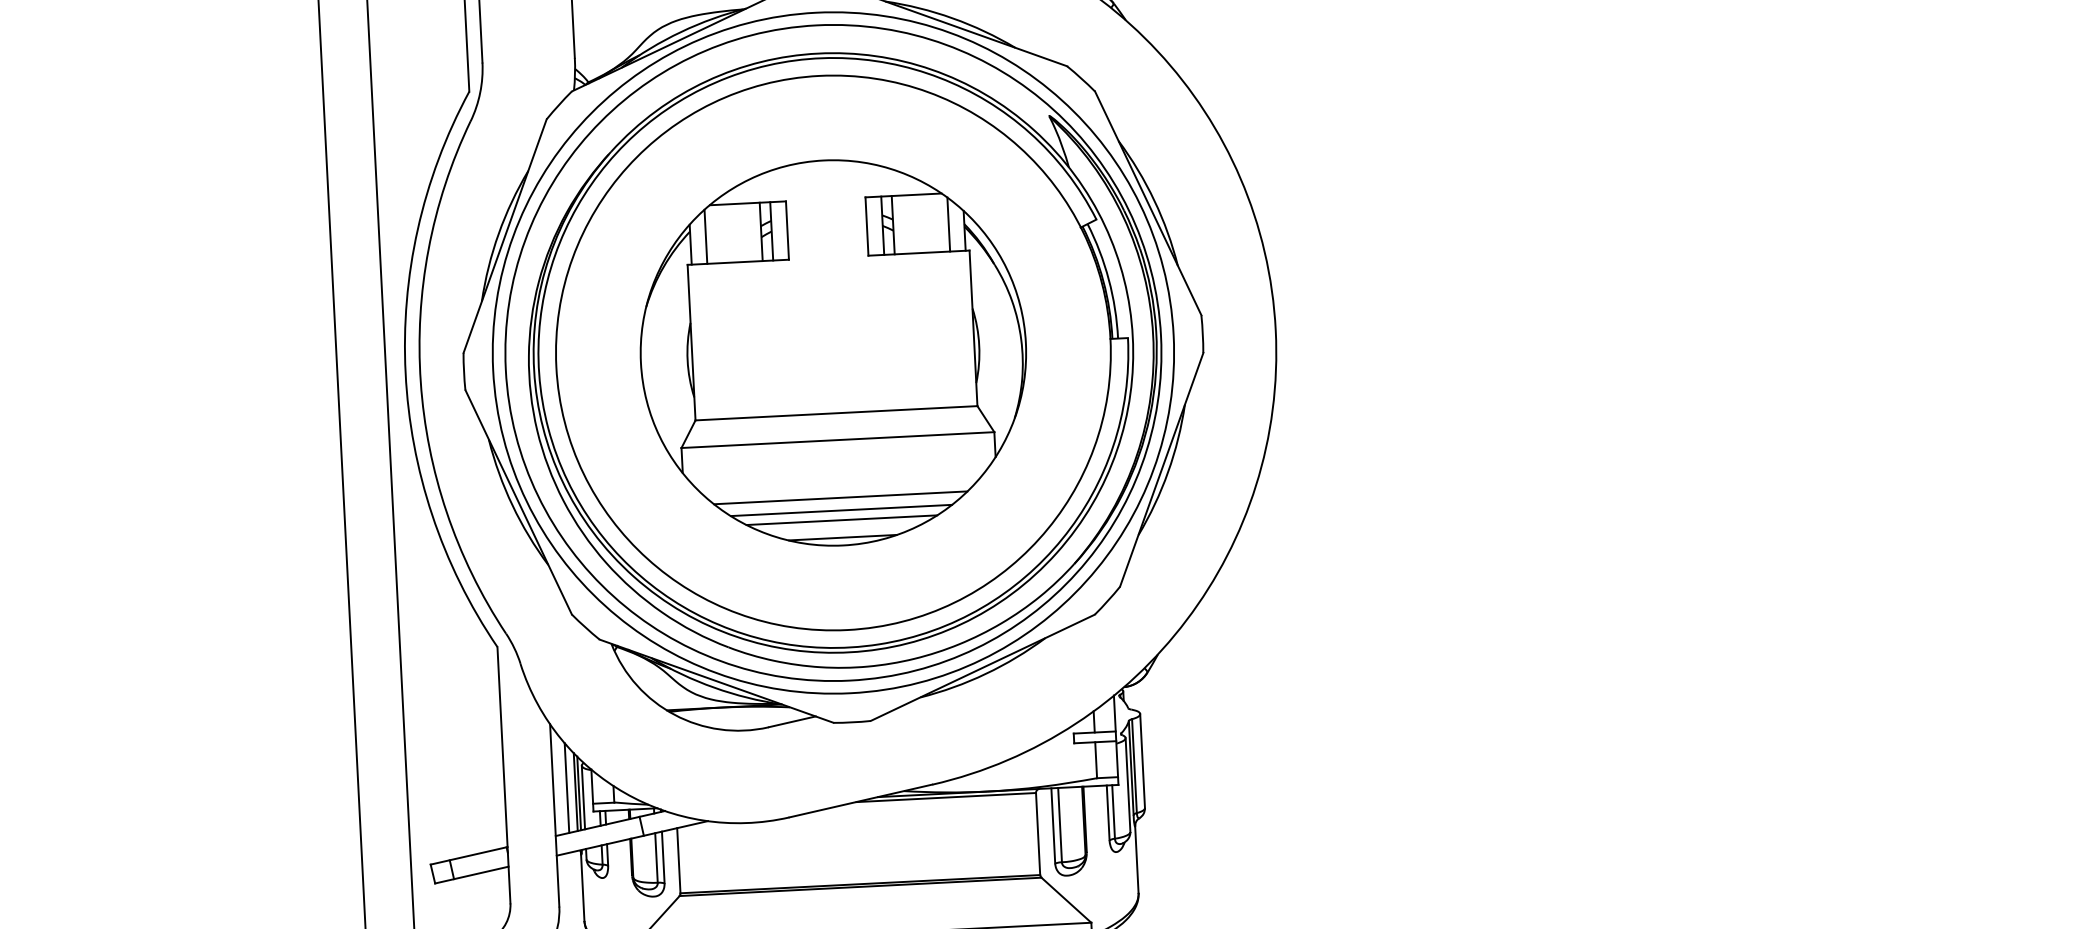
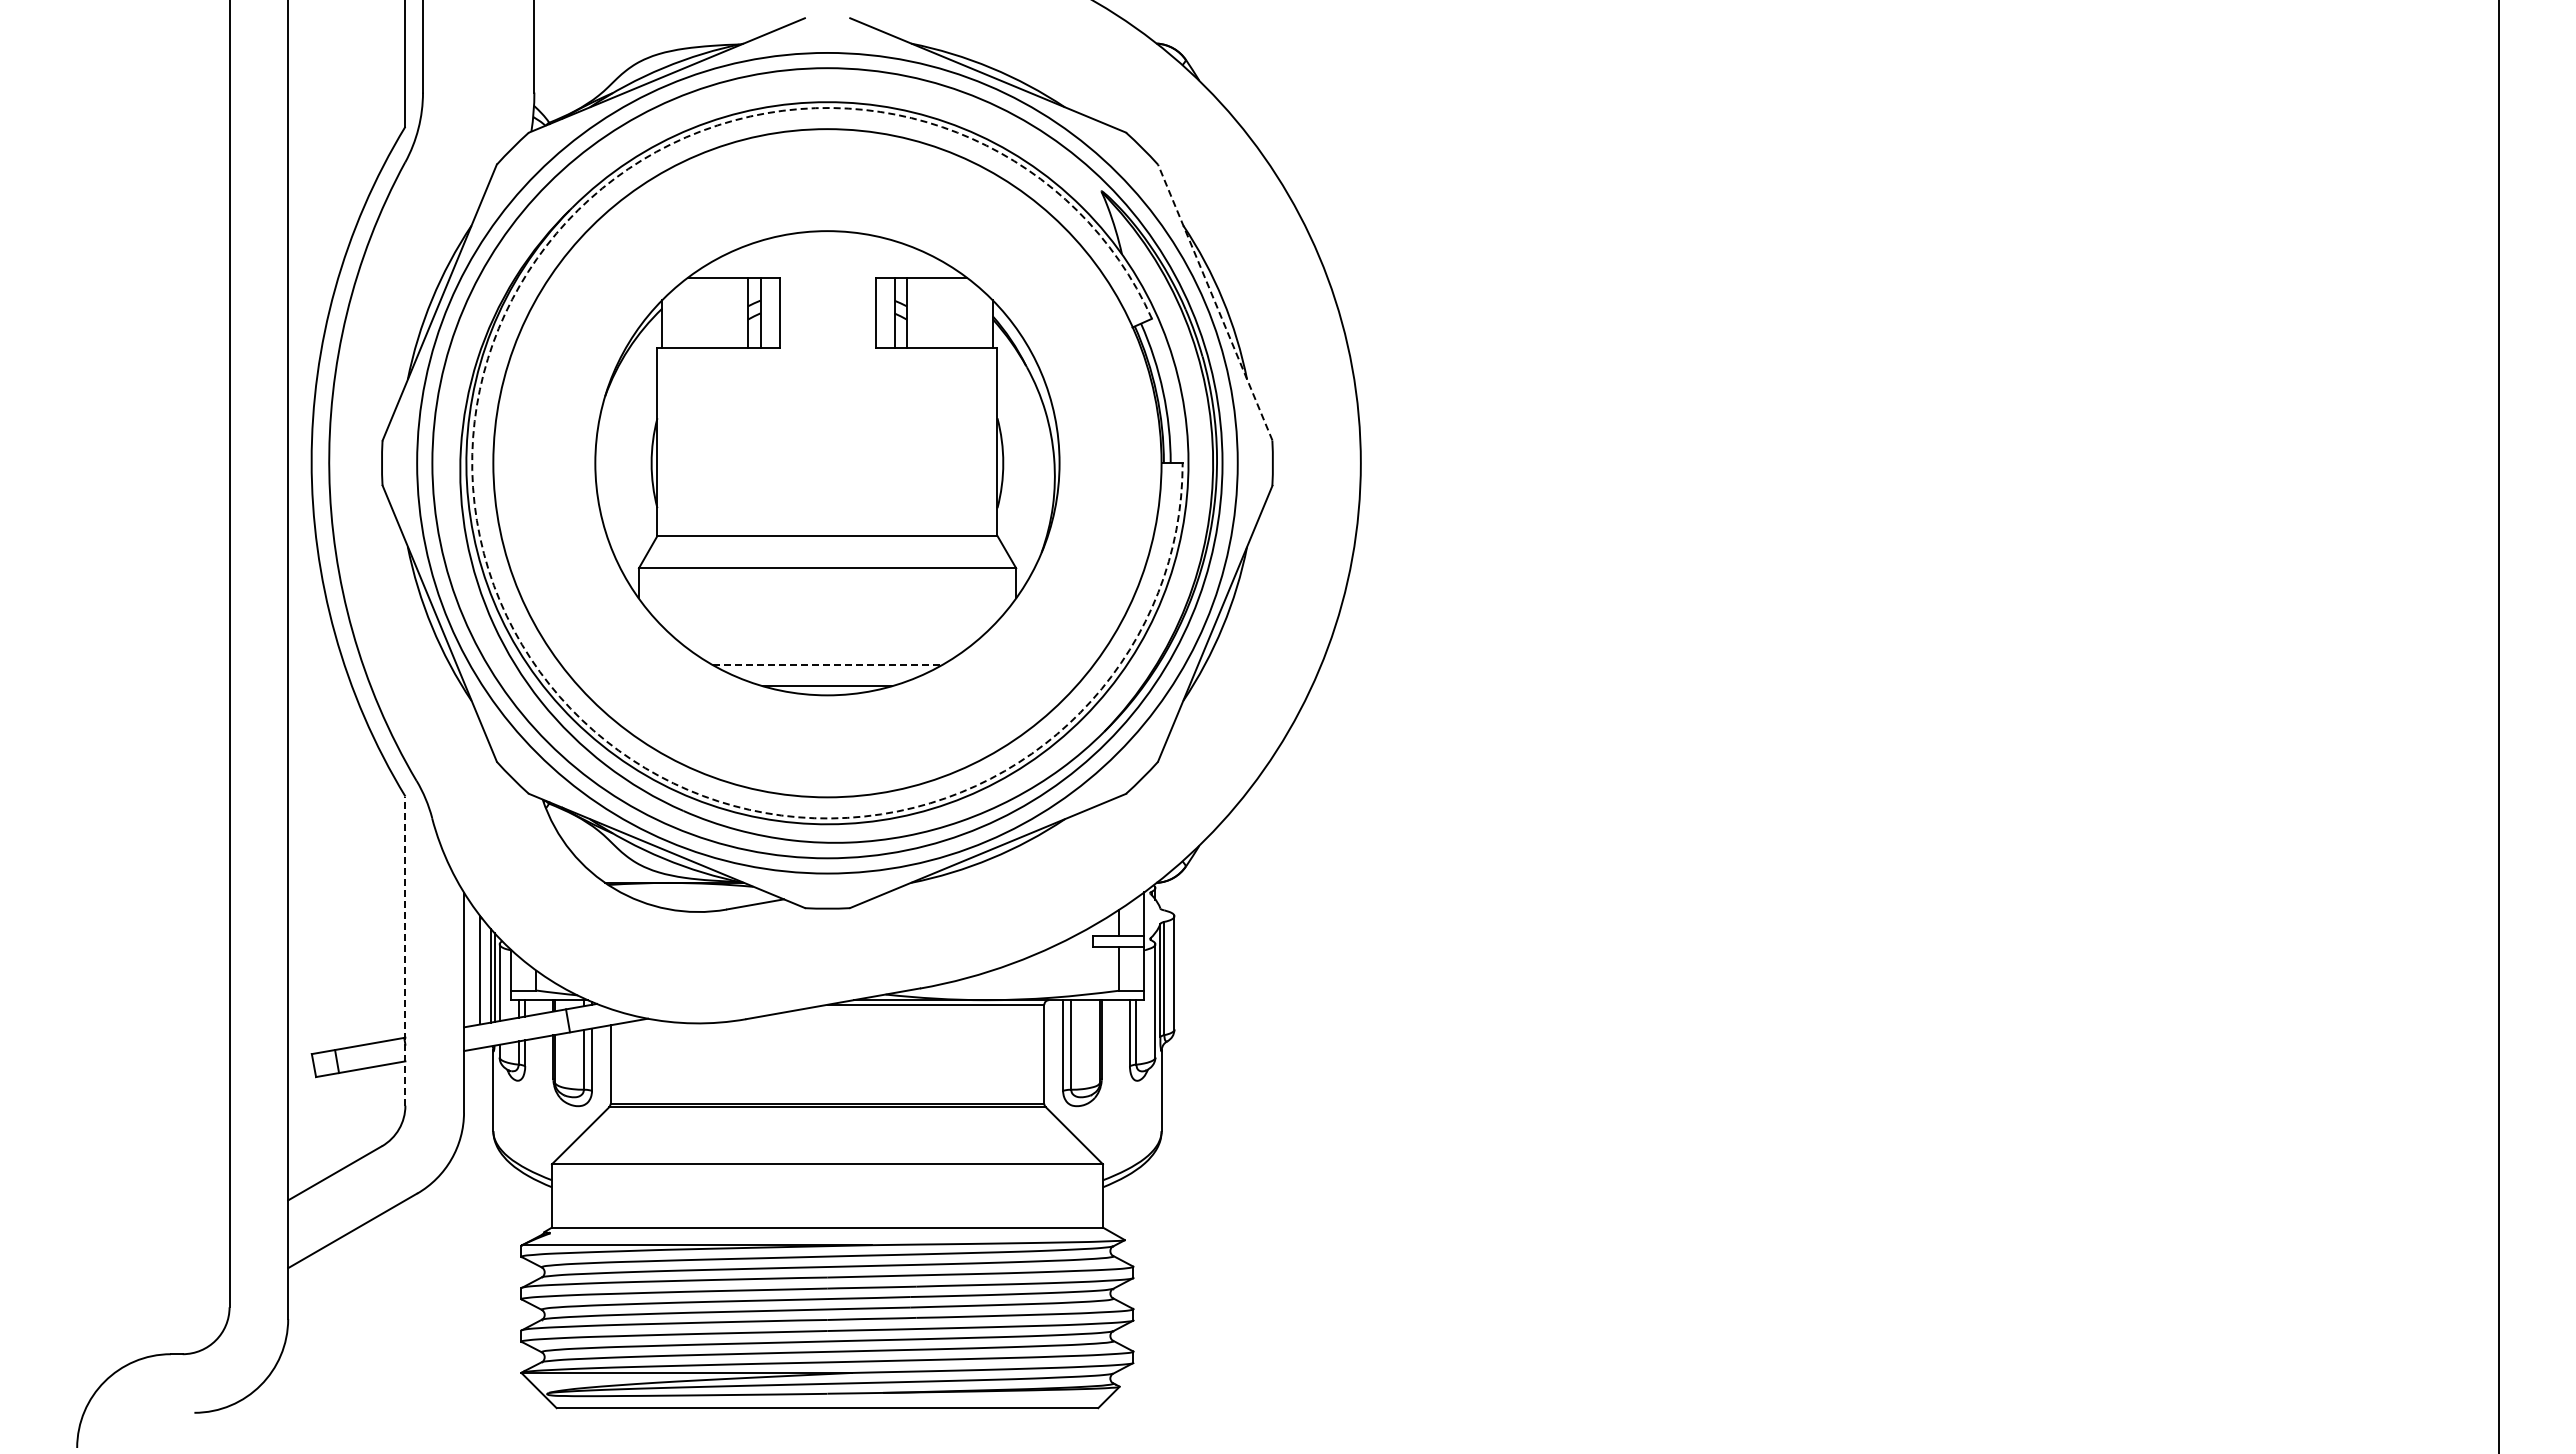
line: (1148, 203) -> (1215, 302), solid -> dashed
line: (949, 224) -> (974, 315), removed
line: (706, 236) -> (681, 315), removed
arc: (548, 429) -> (480, 537), solid -> dashed
line: (840, 497) -> (827, 637), removed
line: (841, 510) -> (827, 653), removed
line: (841, 519) -> (827, 664), solid -> dashed
line: (504, 775) -> (405, 951), solid -> dashed

